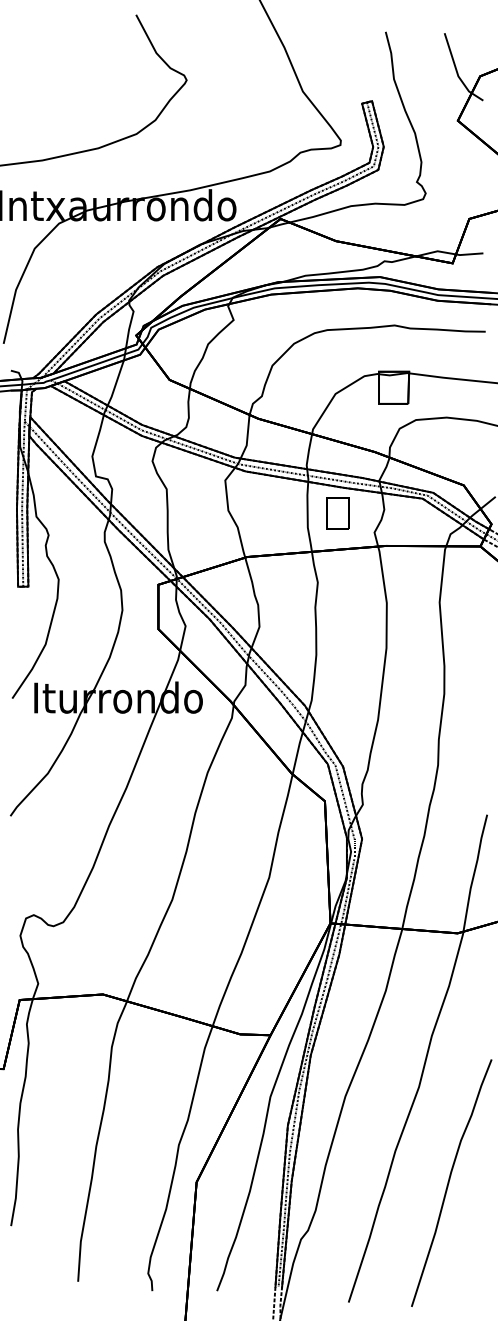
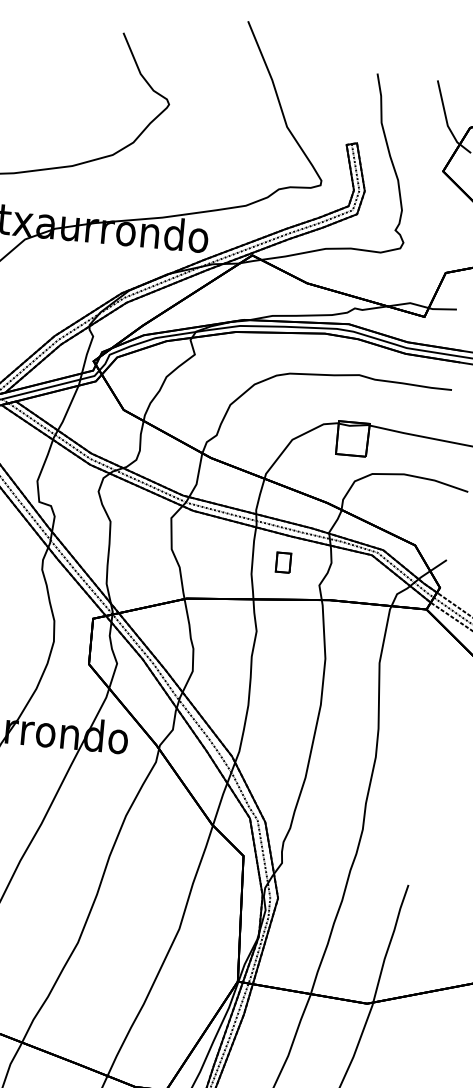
part: (337, 513) -> (283, 562), size x0.6

